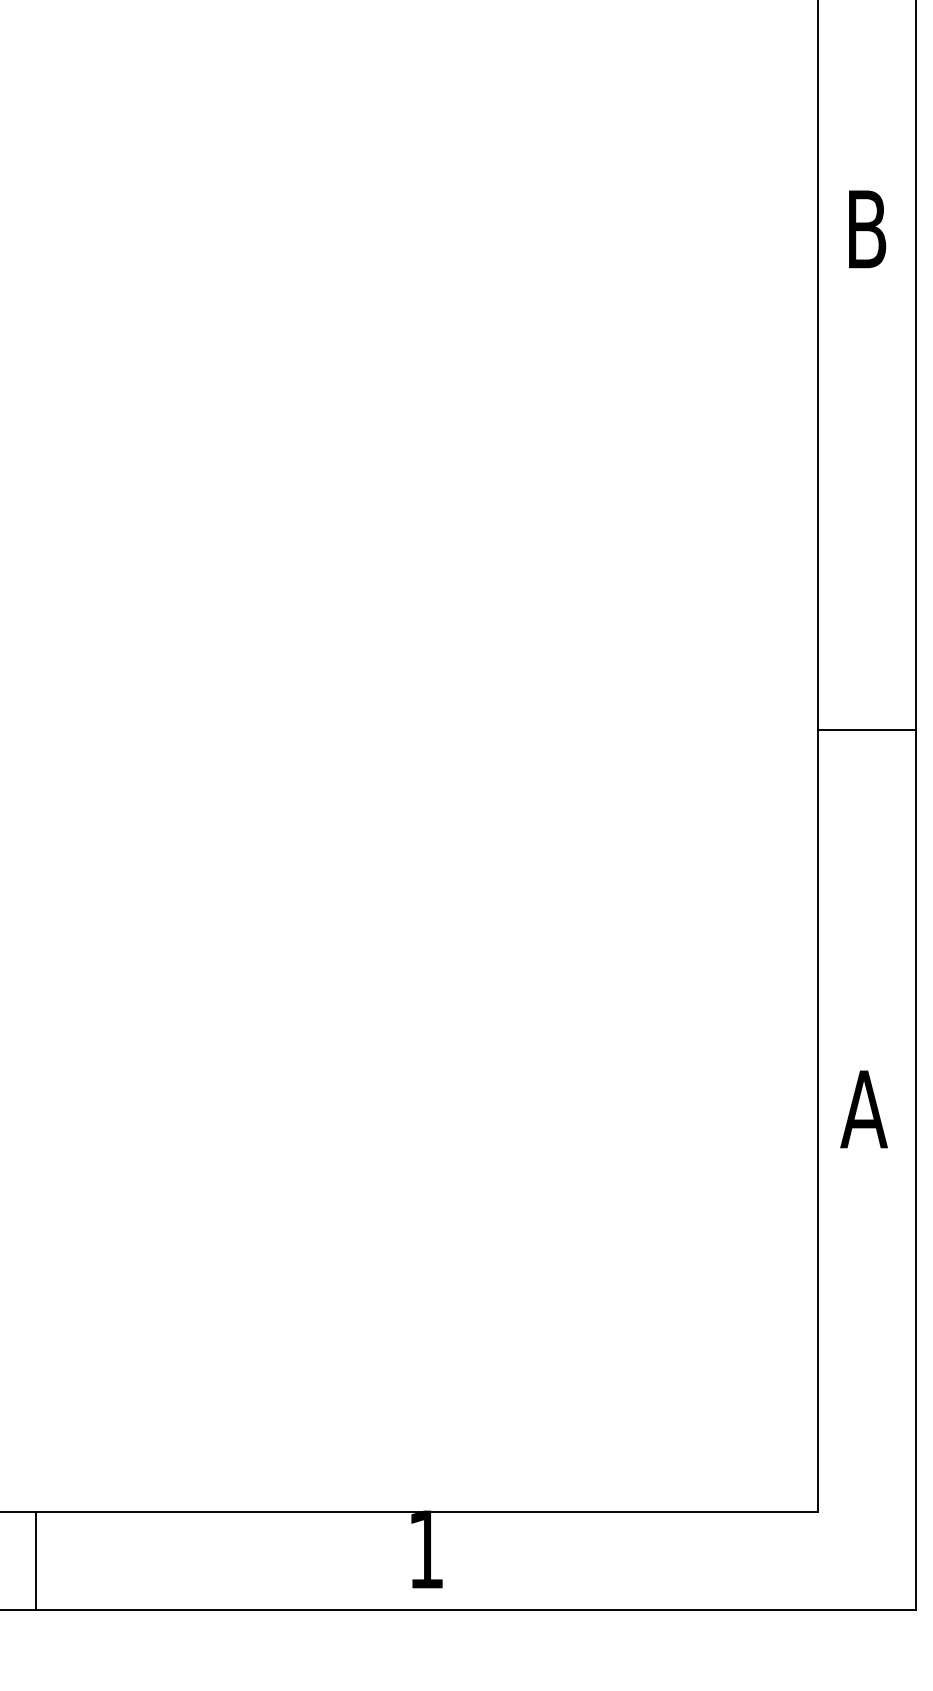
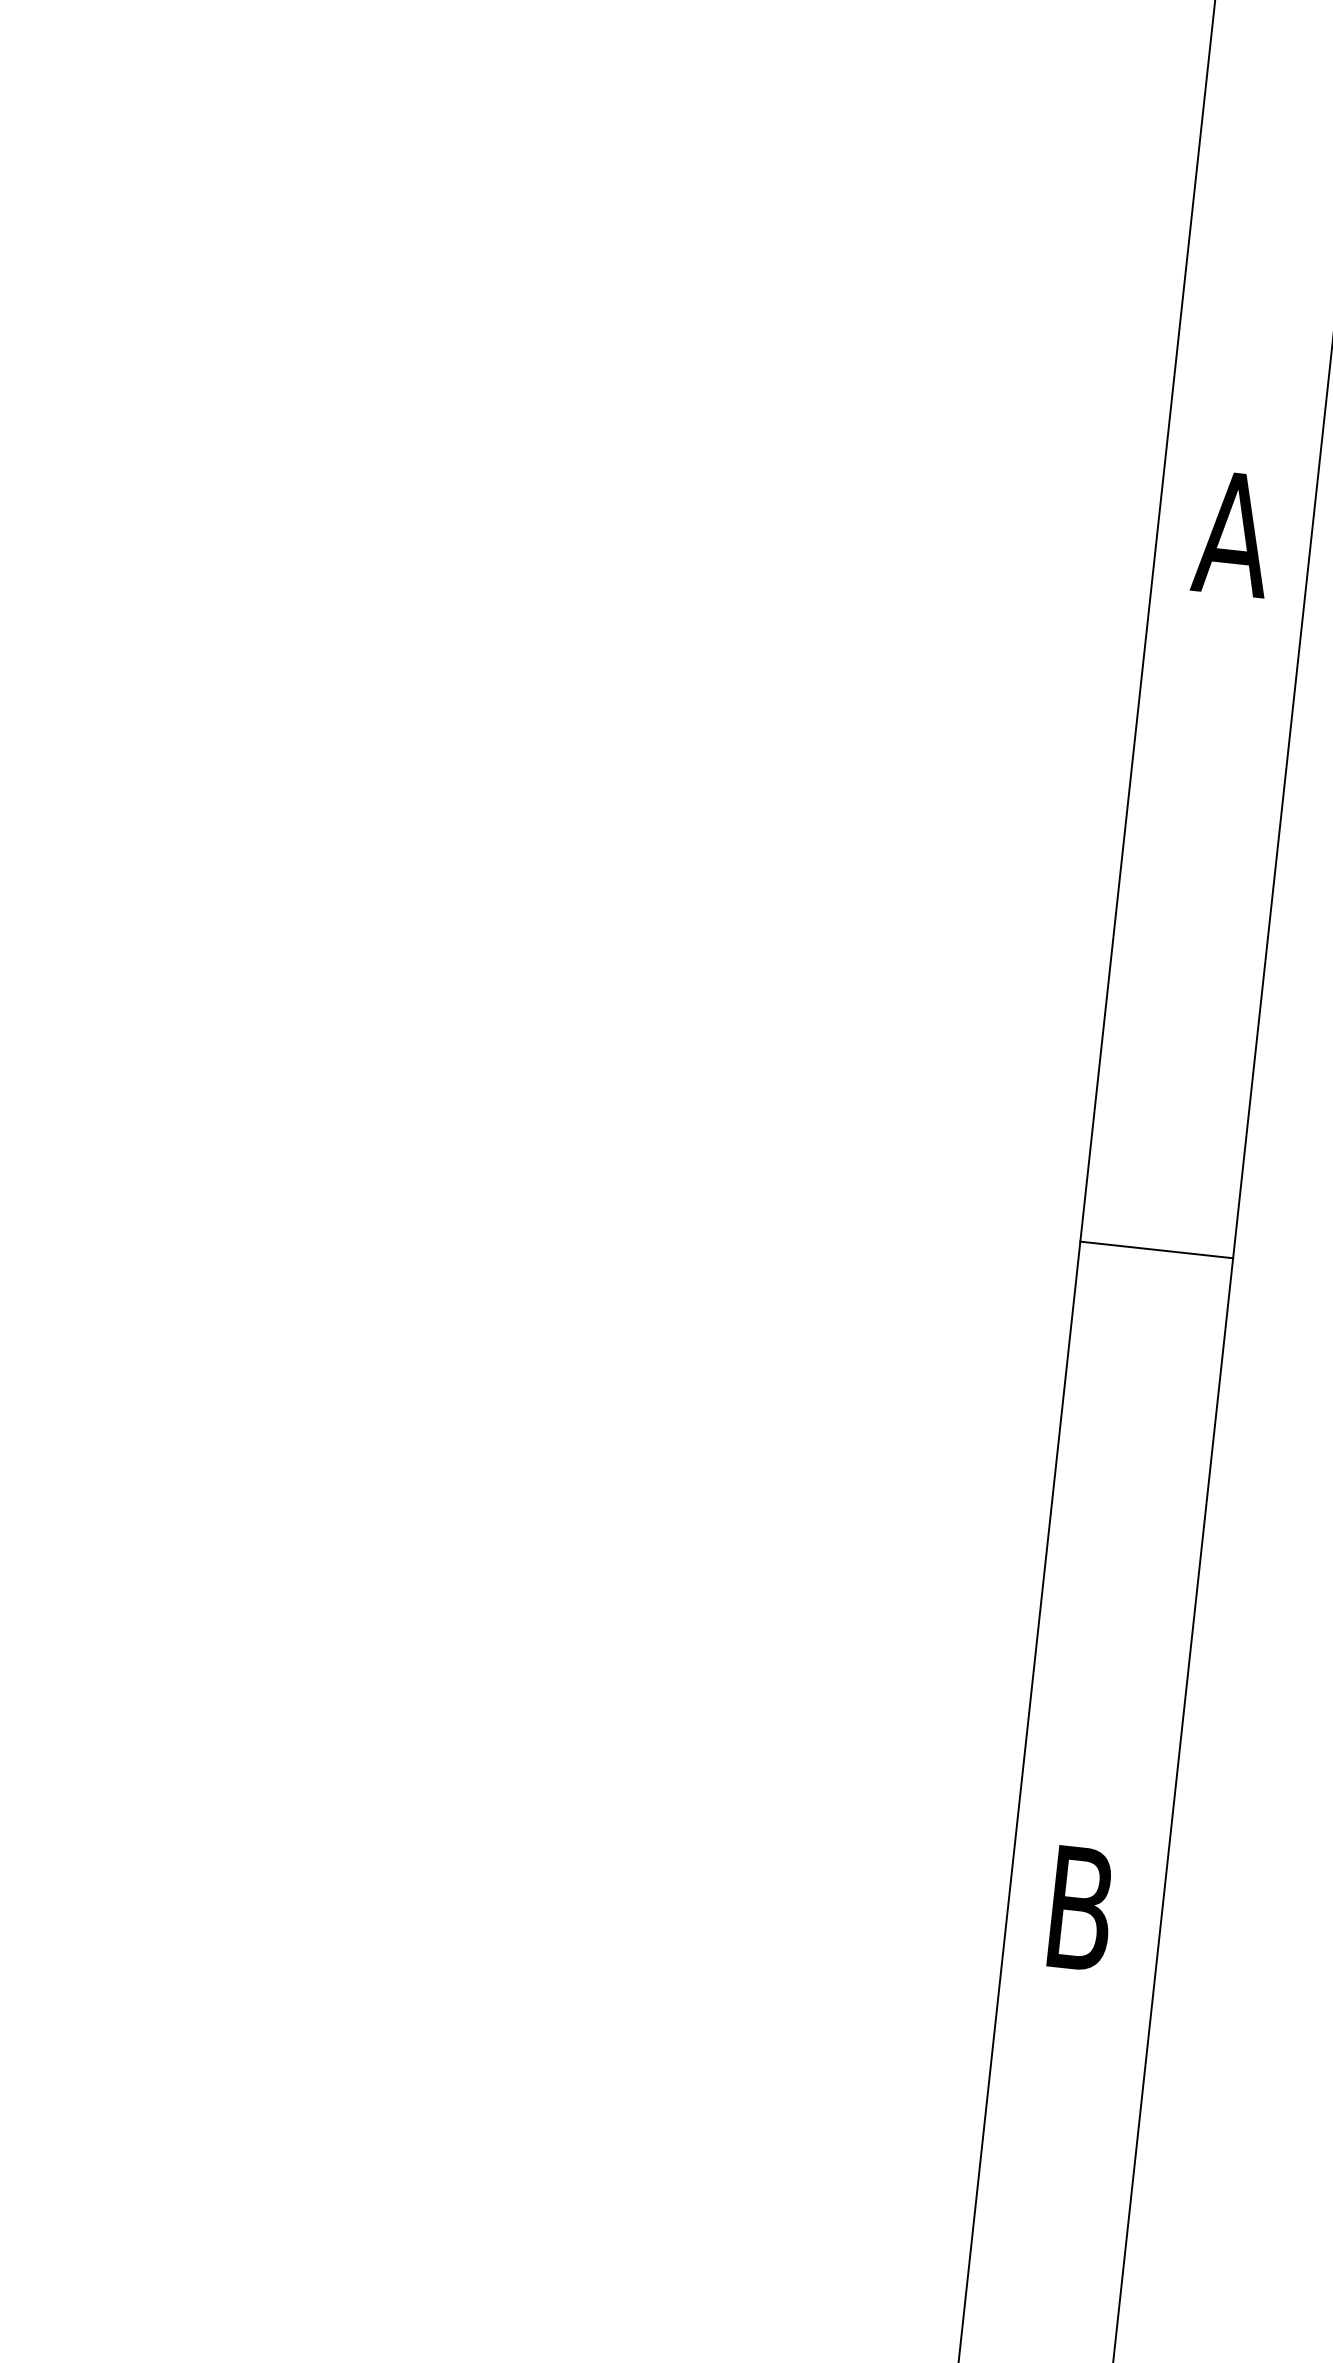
text: (866, 229) -> (1233, 534), B -> A
line: (867, 729) -> (1157, 1249), moved
text: (863, 1109) -> (1079, 1908), A -> B

